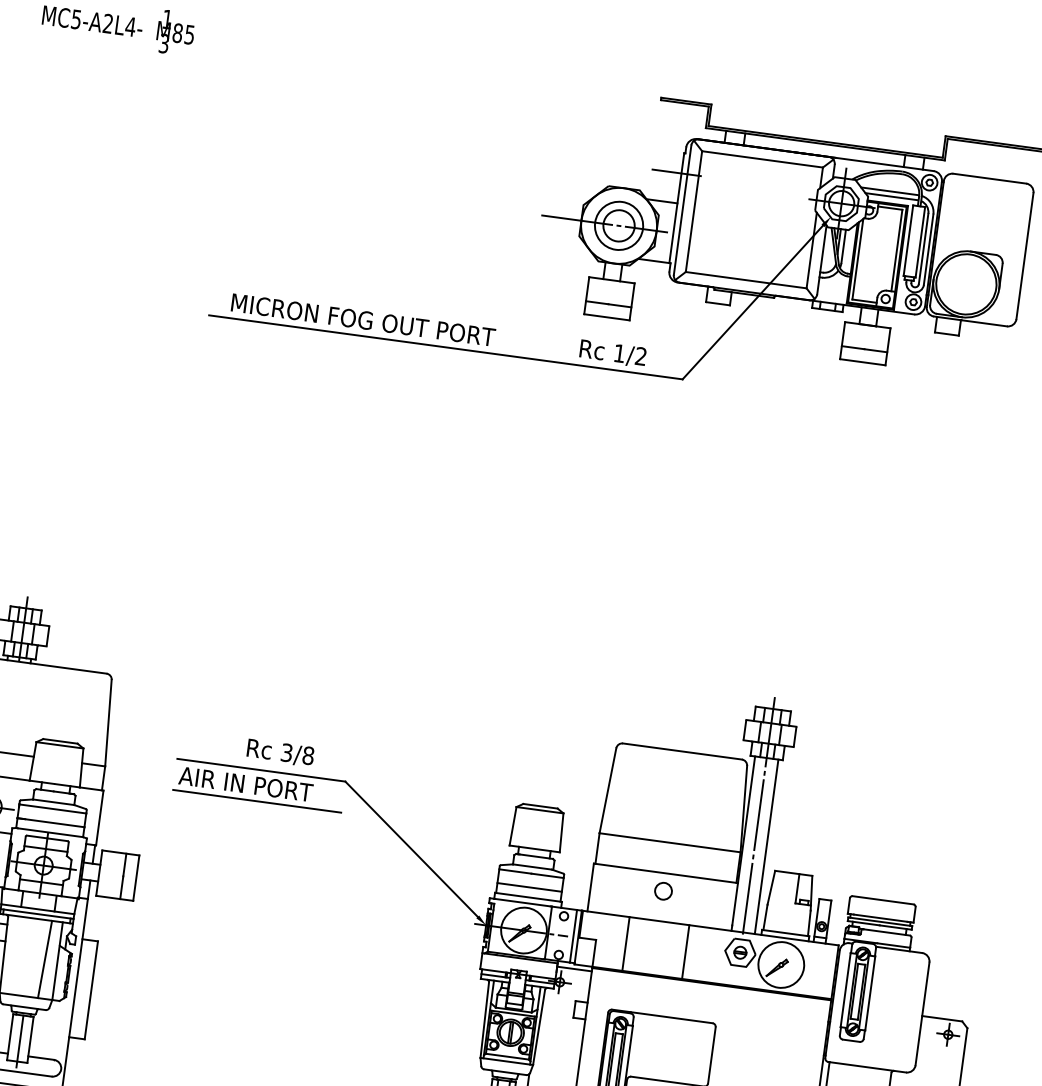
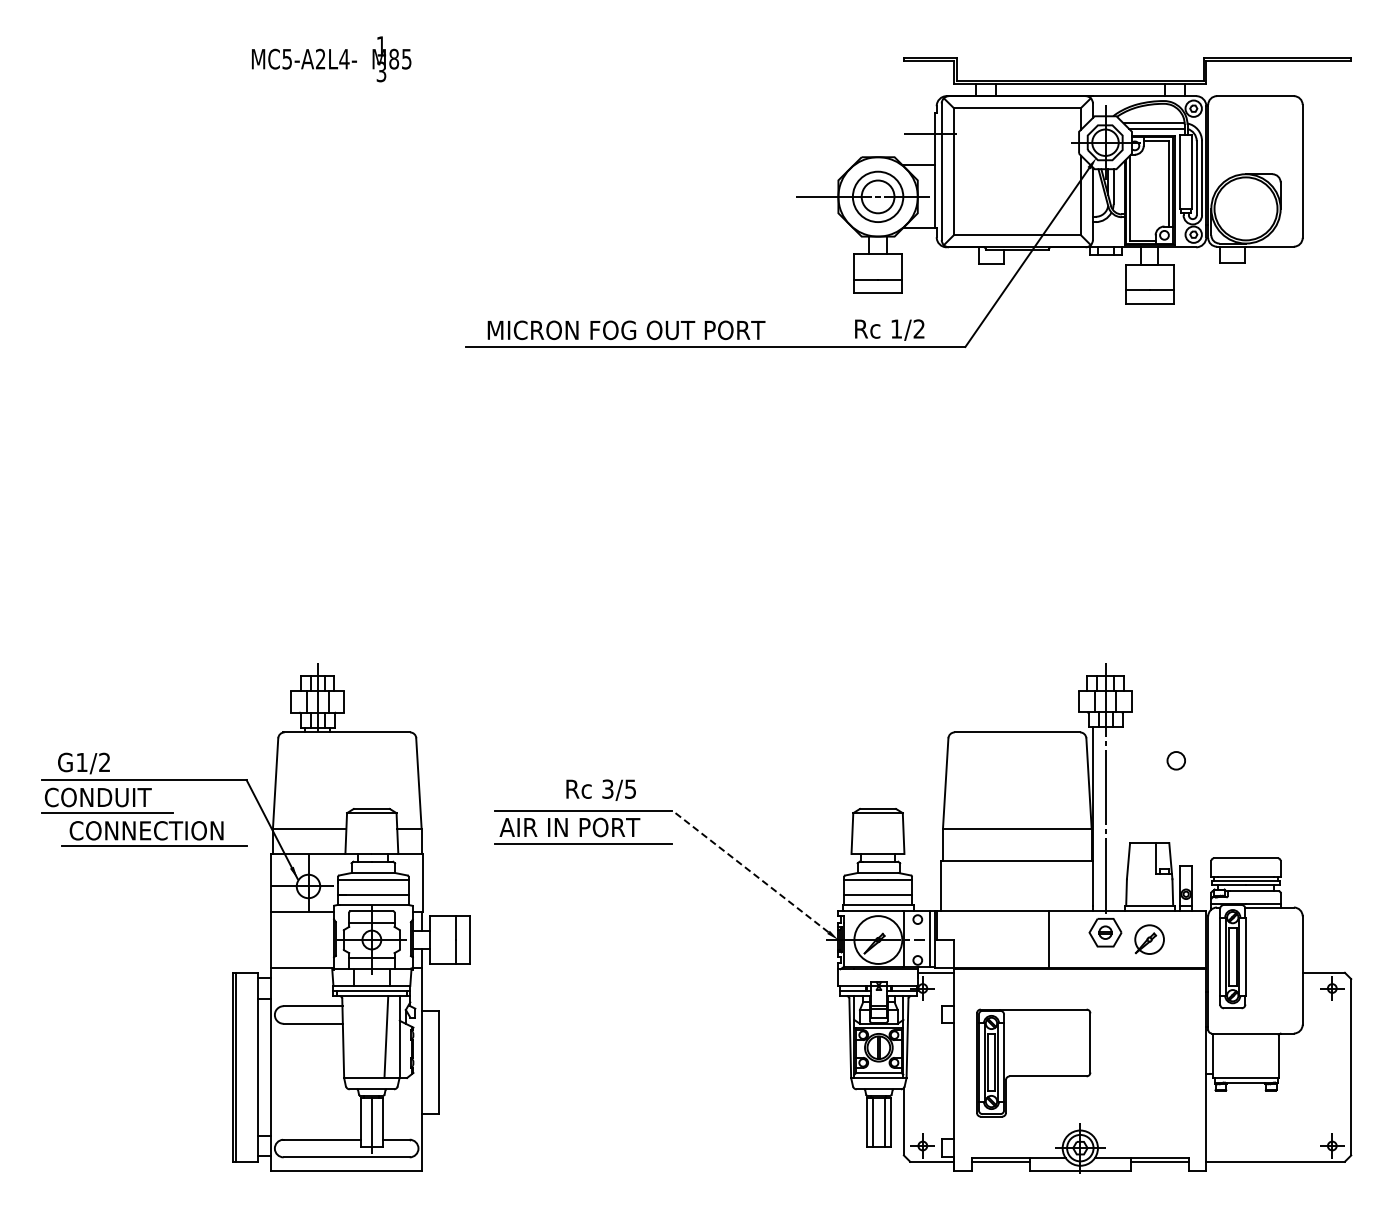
text: (308, 755) -> (630, 788), 3/8 -> 3/5
line: (766, 846) -> (1117, 819), removed
line: (411, 849) -> (750, 871), solid -> dashed
circle: (662, 890) -> (1175, 760), moved
line: (625, 943) -> (985, 939), removed
circle: (781, 964) -> (1149, 939), size x0.6

